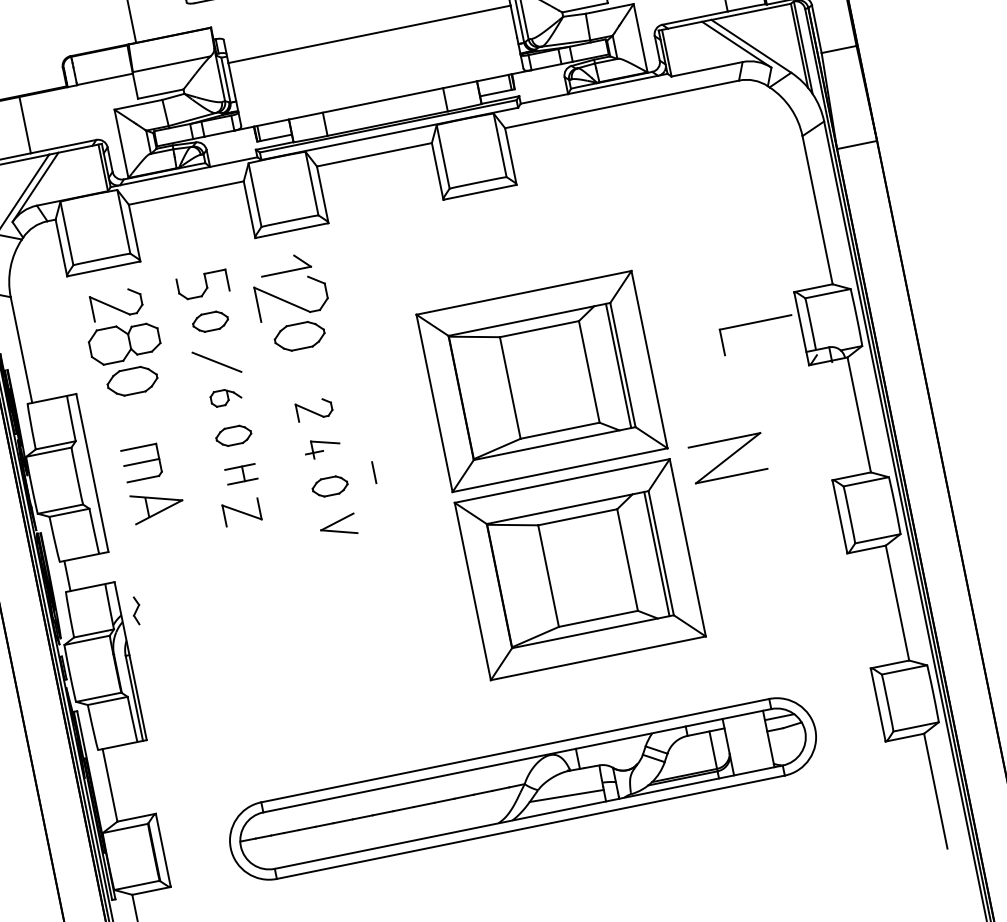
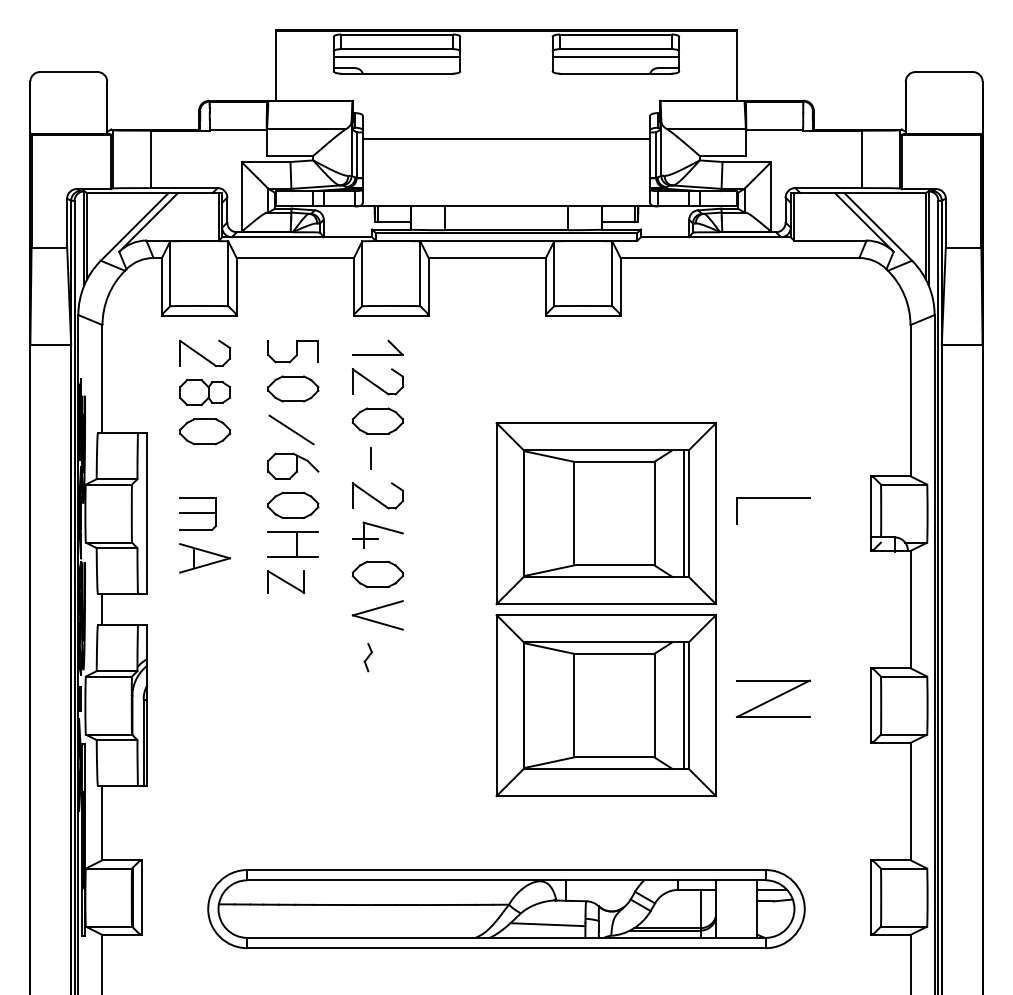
part: (291, 297) -> (377, 381), size x0.71
part: (210, 321) -> (293, 388), size x1.43
part: (755, 322) -> (773, 498), moved
part: (124, 342) -> (204, 392), size x0.71
part: (225, 396) -> (293, 465), size x1.67
part: (314, 409) -> (377, 495), size x1.43
part: (233, 435) -> (293, 505), size x1.43
part: (321, 447) -> (377, 534), size x1.43
part: (727, 458) -> (772, 698), moved
line: (374, 472) -> (370, 458), moved
part: (240, 474) -> (292, 544), size x1.67
part: (329, 485) -> (377, 573), size x1.43
part: (338, 526) -> (377, 615), size x1.43
part: (135, 610) -> (367, 657), moved

